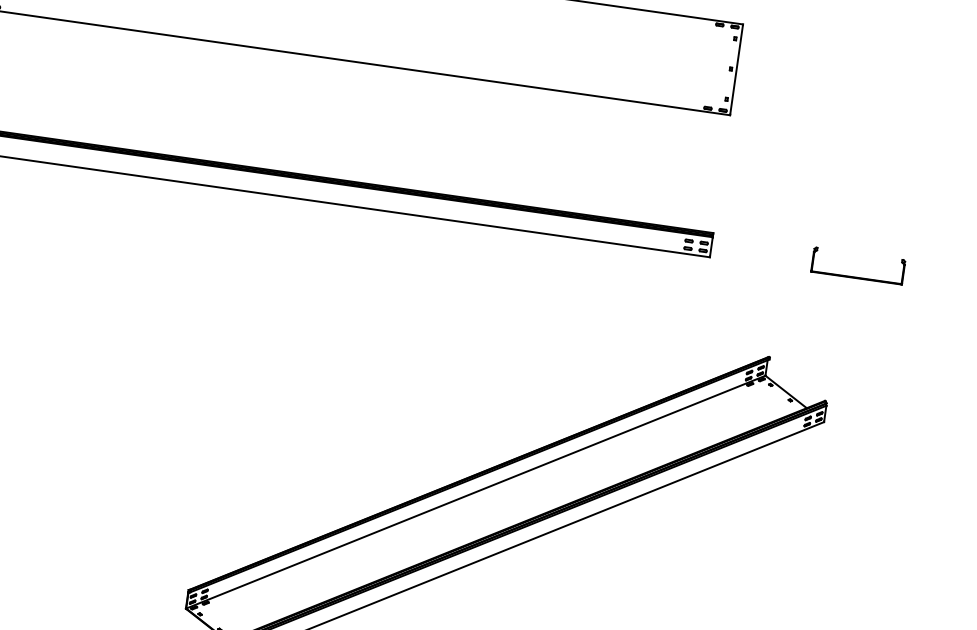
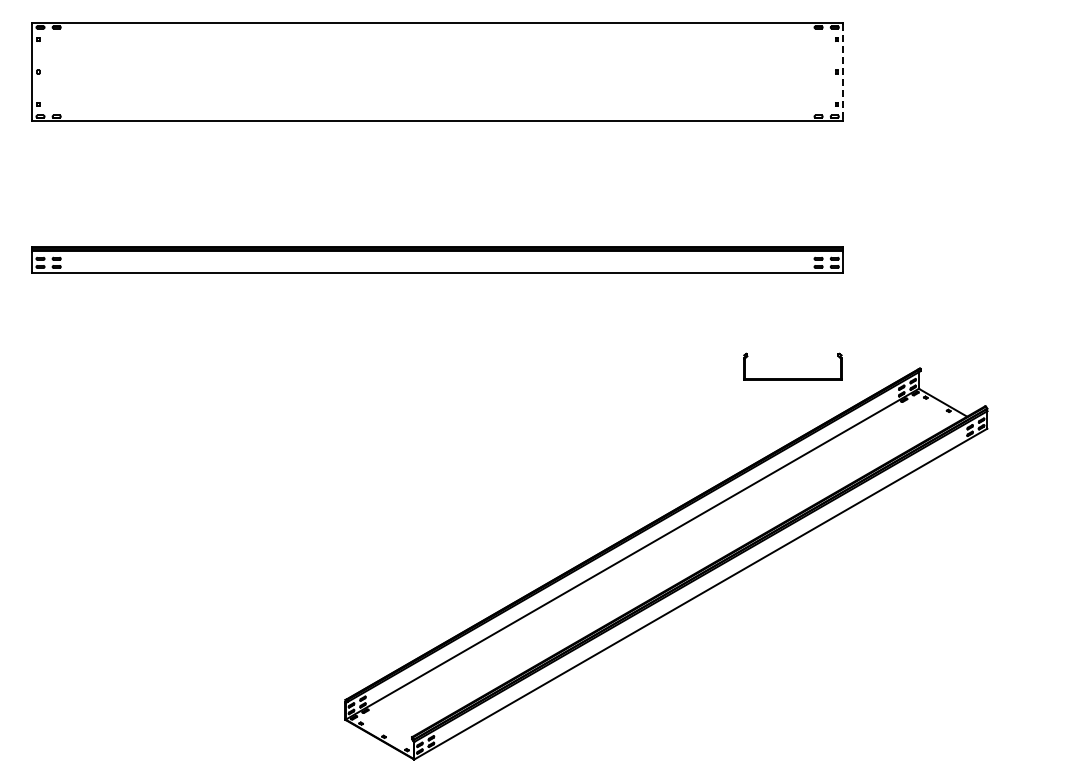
line: (736, 70) -> (842, 72), solid -> dashed
part: (856, 276) -> (792, 378), moved

